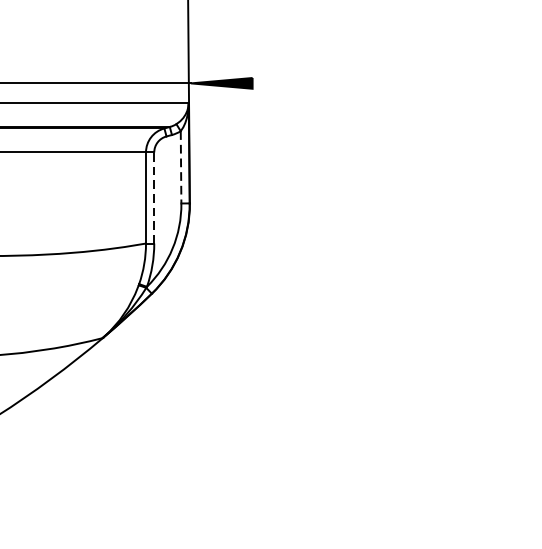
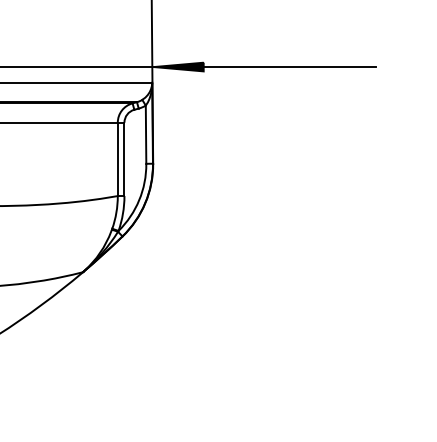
line: (359, 83) -> (289, 67), added
line: (181, 168) -> (146, 135), dashed -> solid
line: (154, 198) -> (124, 159), dashed -> solid

